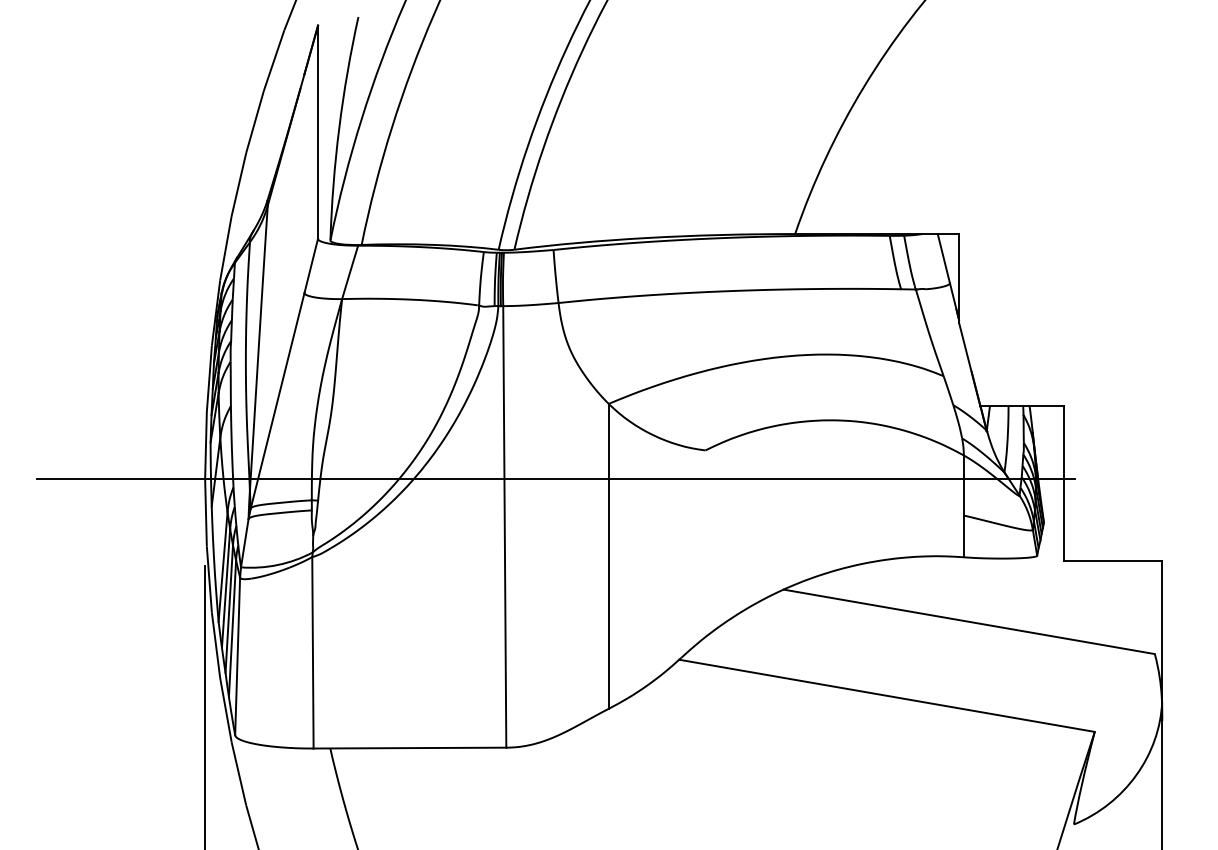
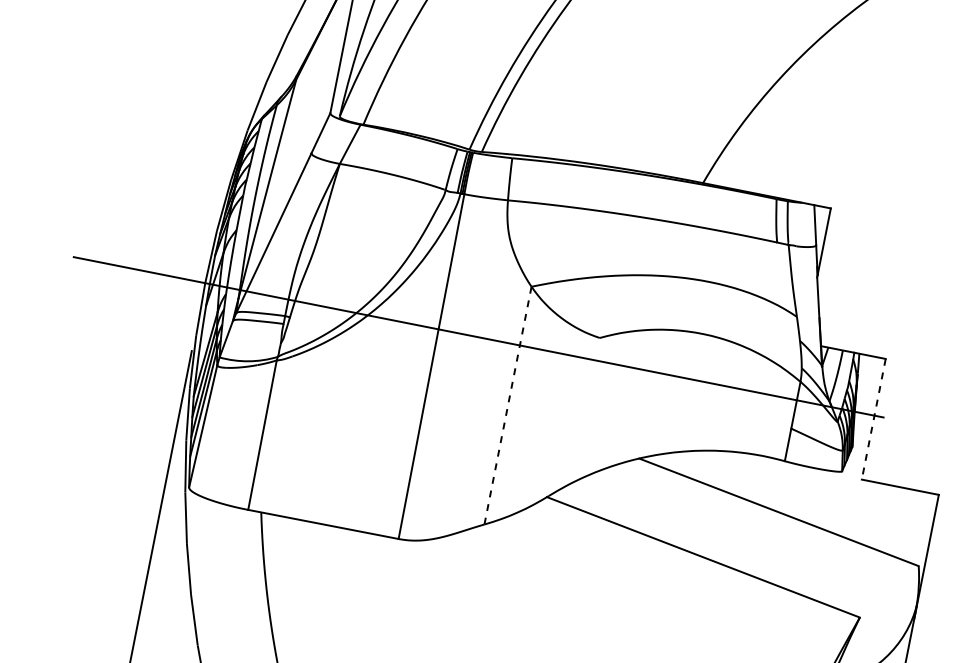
line: (1063, 484) -> (873, 419), solid -> dashed
line: (608, 555) -> (507, 404), solid -> dashed

